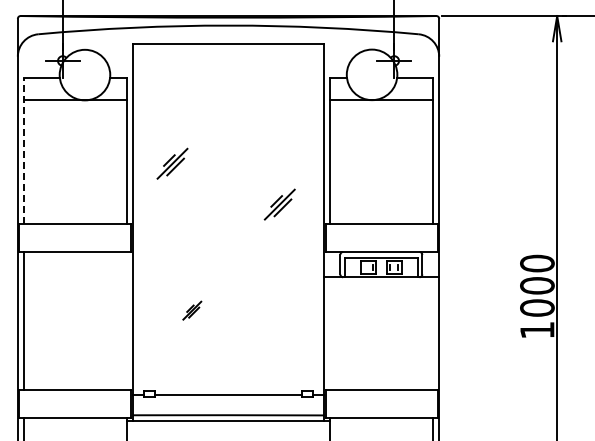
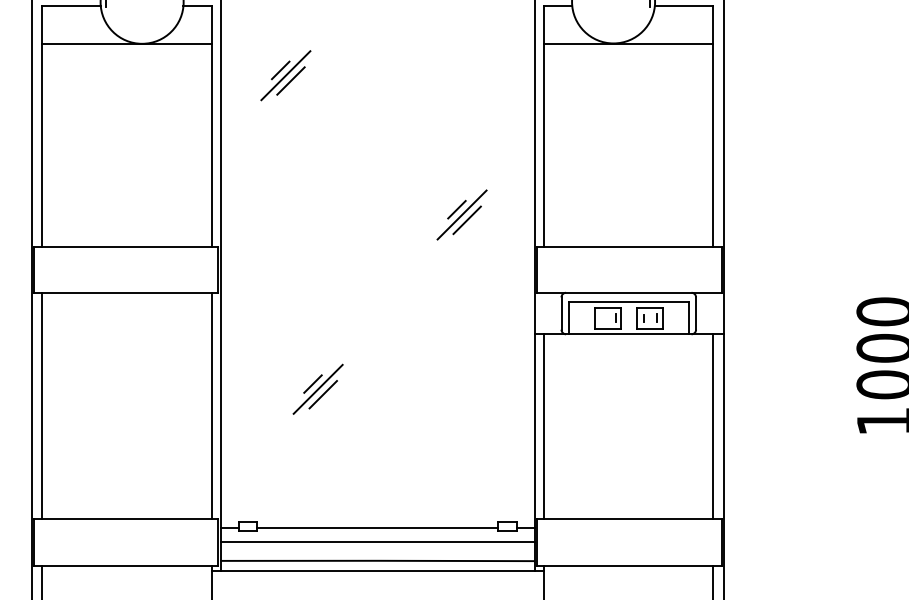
line: (24, 150) -> (42, 126), dashed -> solid
part: (172, 163) -> (285, 75), moved
part: (192, 310) -> (318, 388), size x1.67
line: (127, 321) -> (211, 406), added
line: (329, 333) -> (543, 426), added
line: (432, 333) -> (712, 426), added
line: (228, 403) -> (377, 541), added

